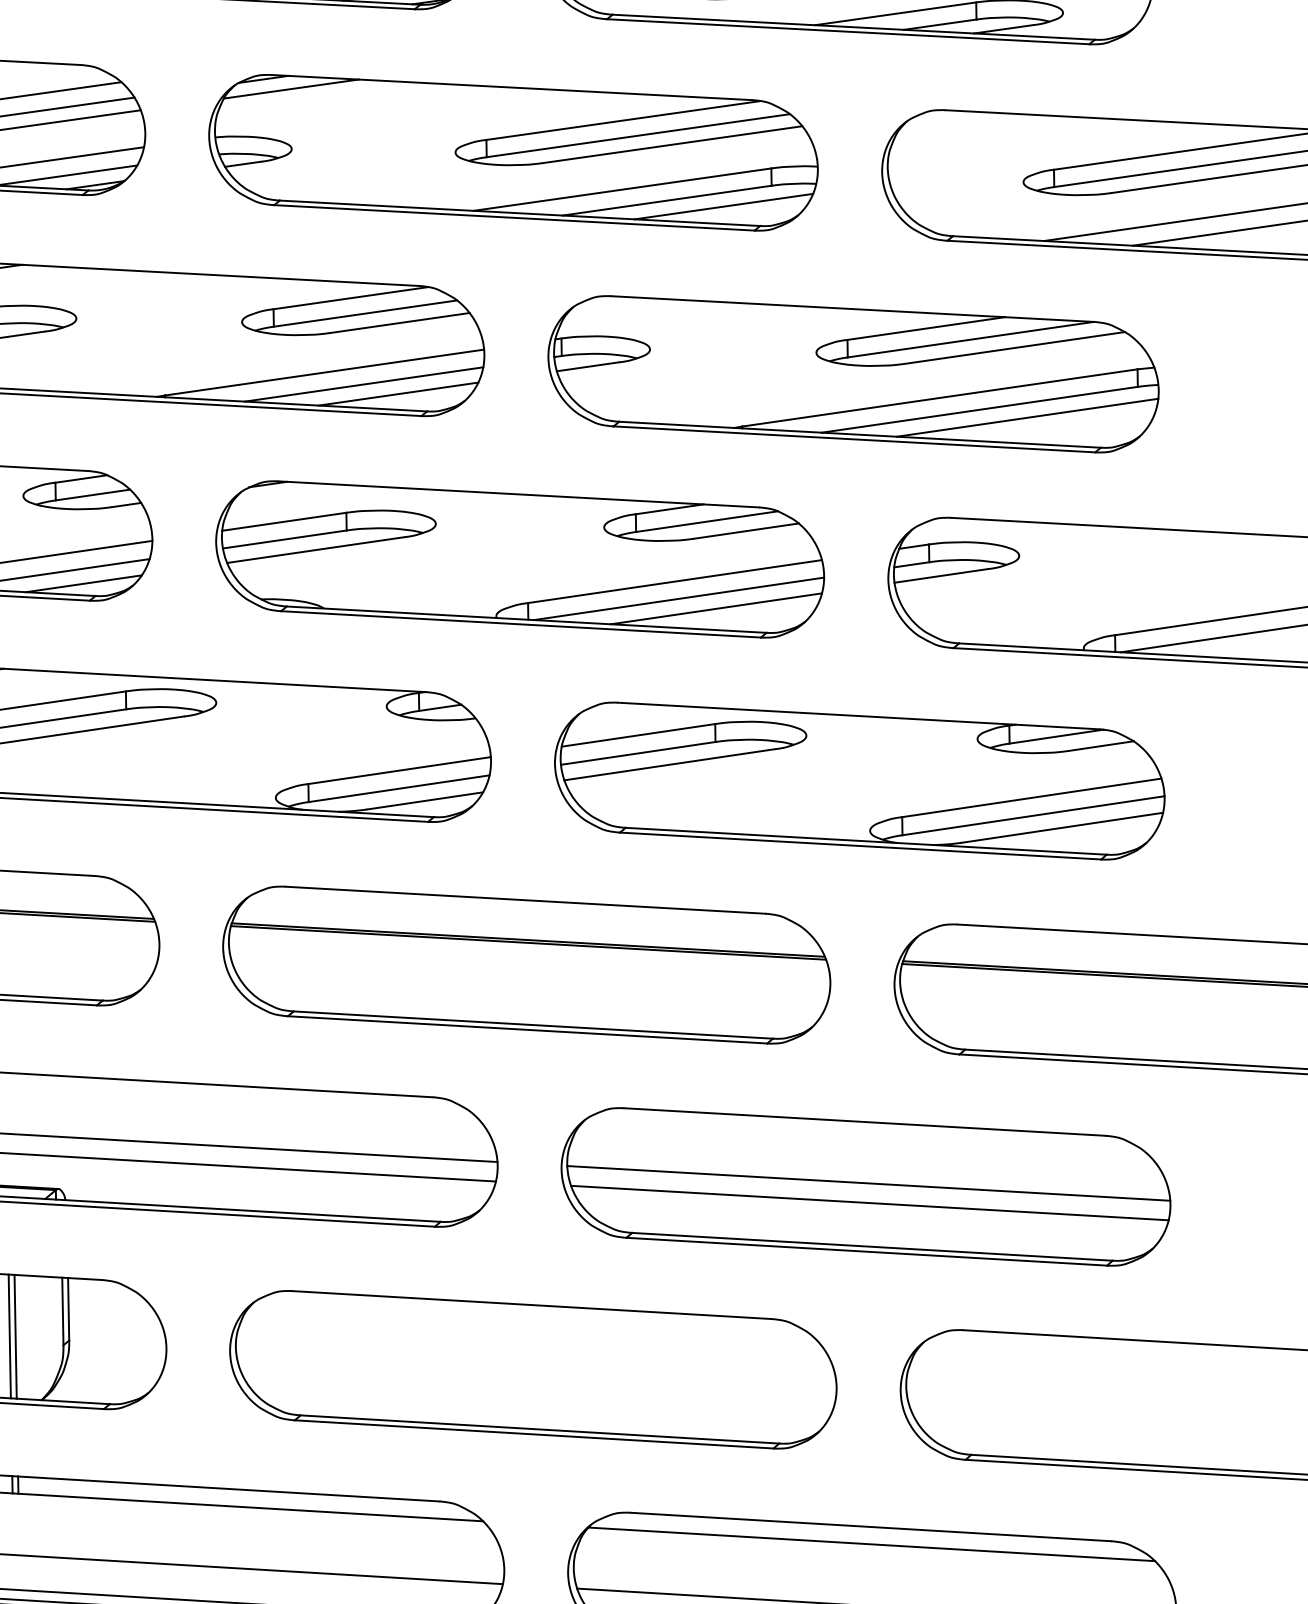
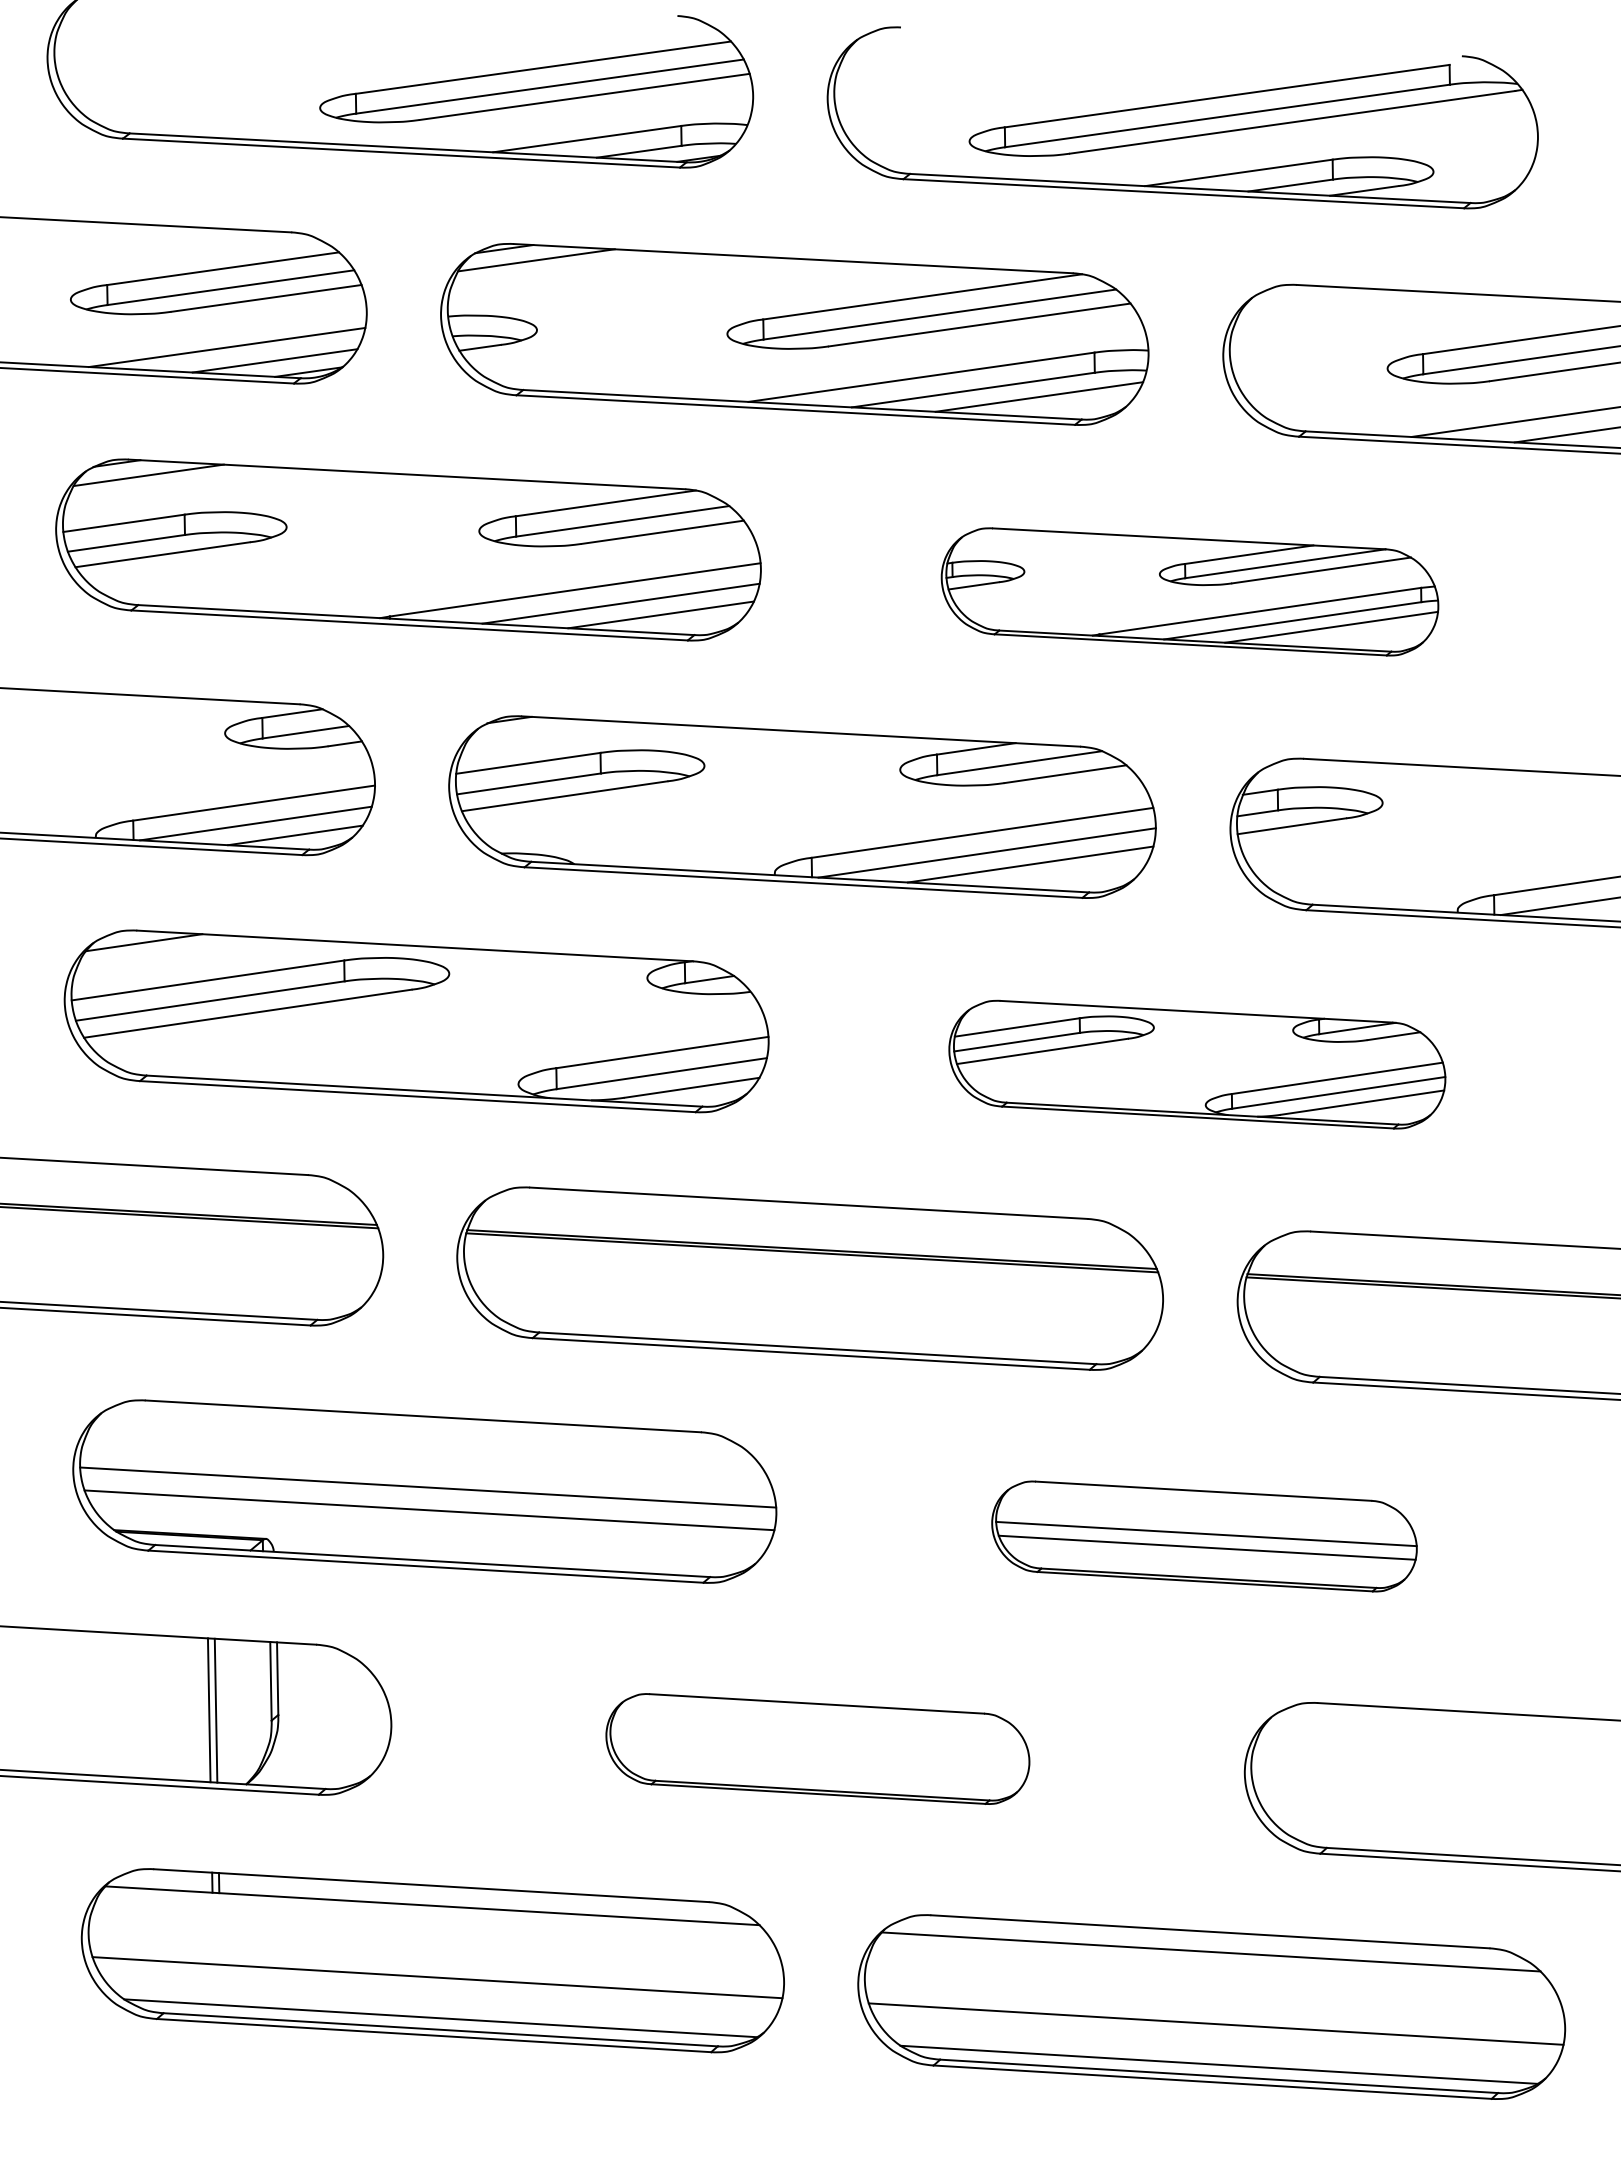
part: (853, 373) -> (1189, 591), size x0.7
part: (859, 780) -> (1197, 1064), size x0.7
part: (865, 1186) -> (1204, 1536), size x0.6
part: (533, 1369) -> (817, 1748), size x0.6

